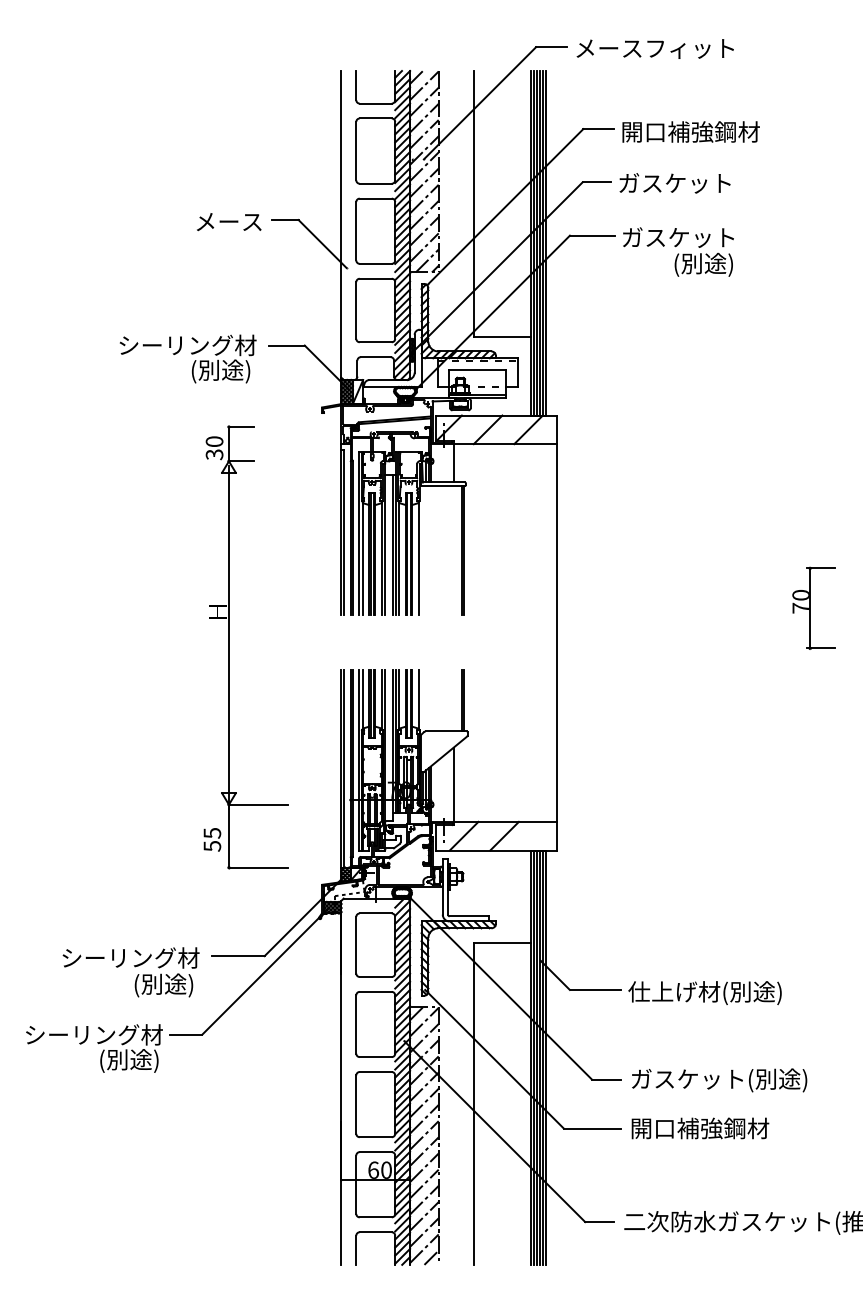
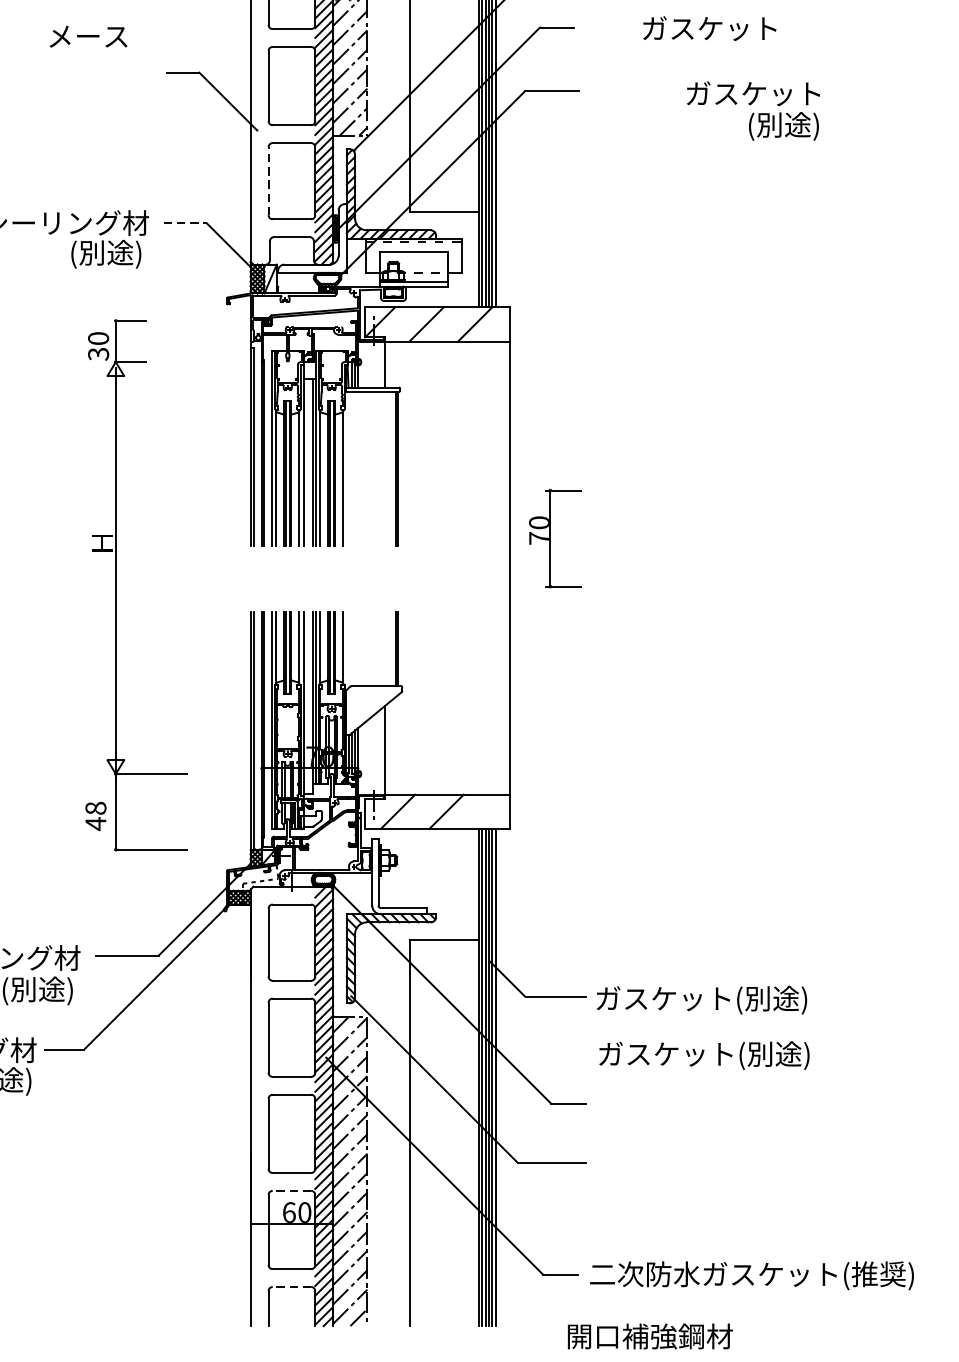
text: (674, 183) -> (709, 28), moved
text: (229, 222) -> (88, 37), moved
text: (678, 251) -> (753, 110), moved
line: (356, 310) -> (268, 181), solid -> dashed
line: (286, 345) -> (184, 223), solid -> dashed
part: (813, 607) -> (554, 537), moved
text: (212, 839) -> (96, 815), 55 -> 48
text: (716, 993) -> (700, 1000), 仕上げ材(別途) -> ガスケット(別途)
text: (719, 1080) -> (704, 1055), moved
text: (700, 1128) -> (650, 1336), moved
line: (375, 1152) -> (291, 1191), solid -> dashed
line: (375, 1232) -> (291, 1287), solid -> dashed

